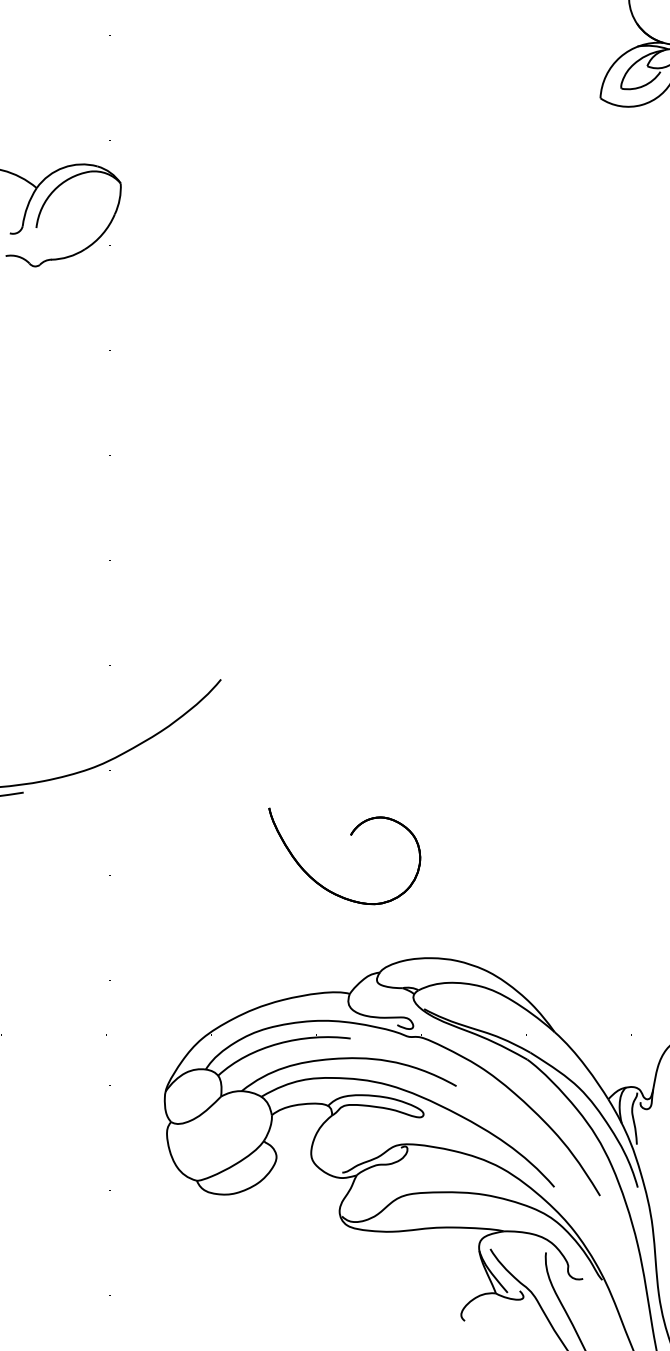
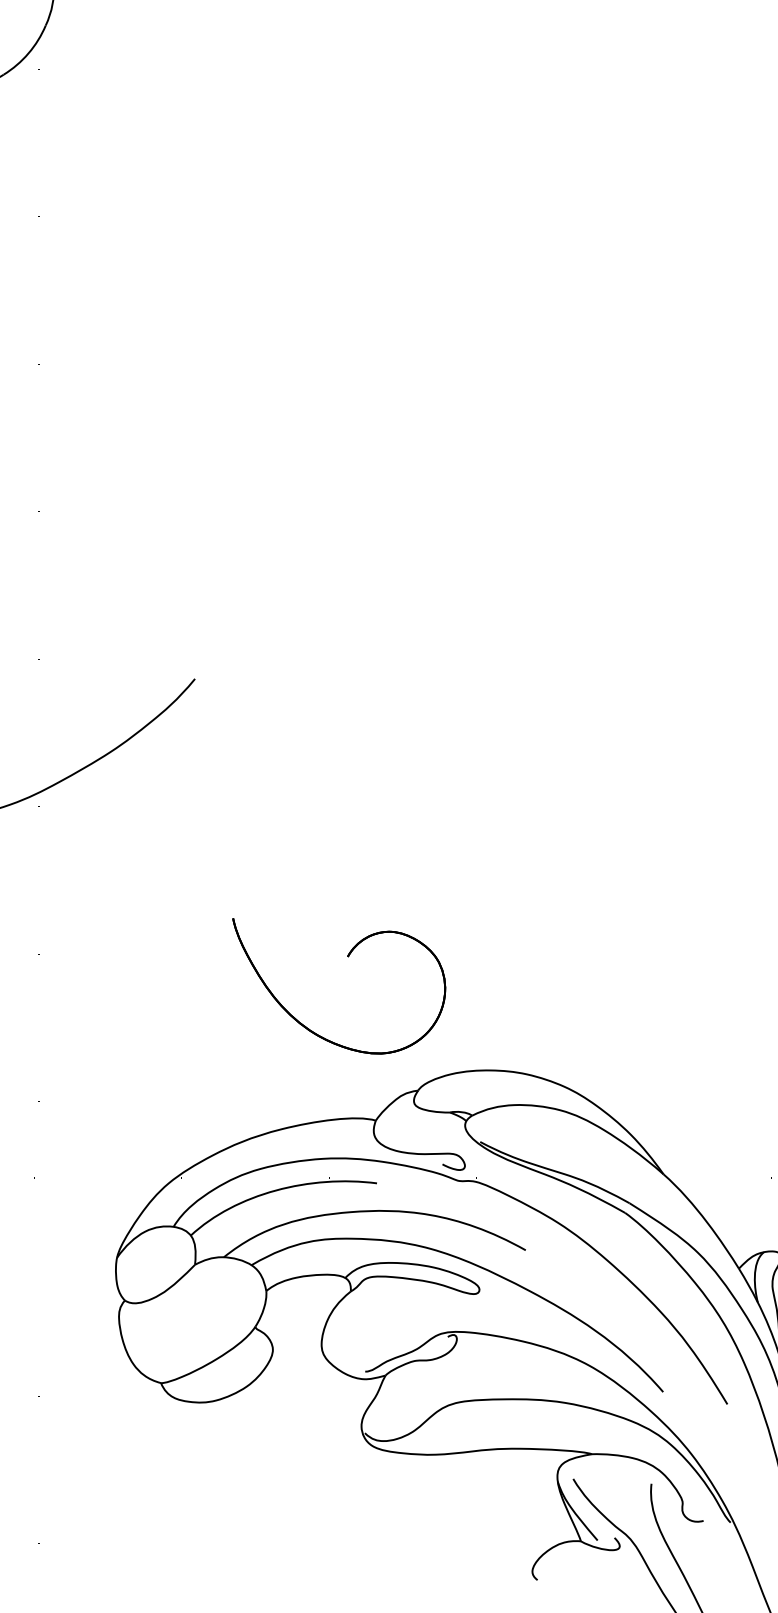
part: (350, 835) -> (347, 957), moved

